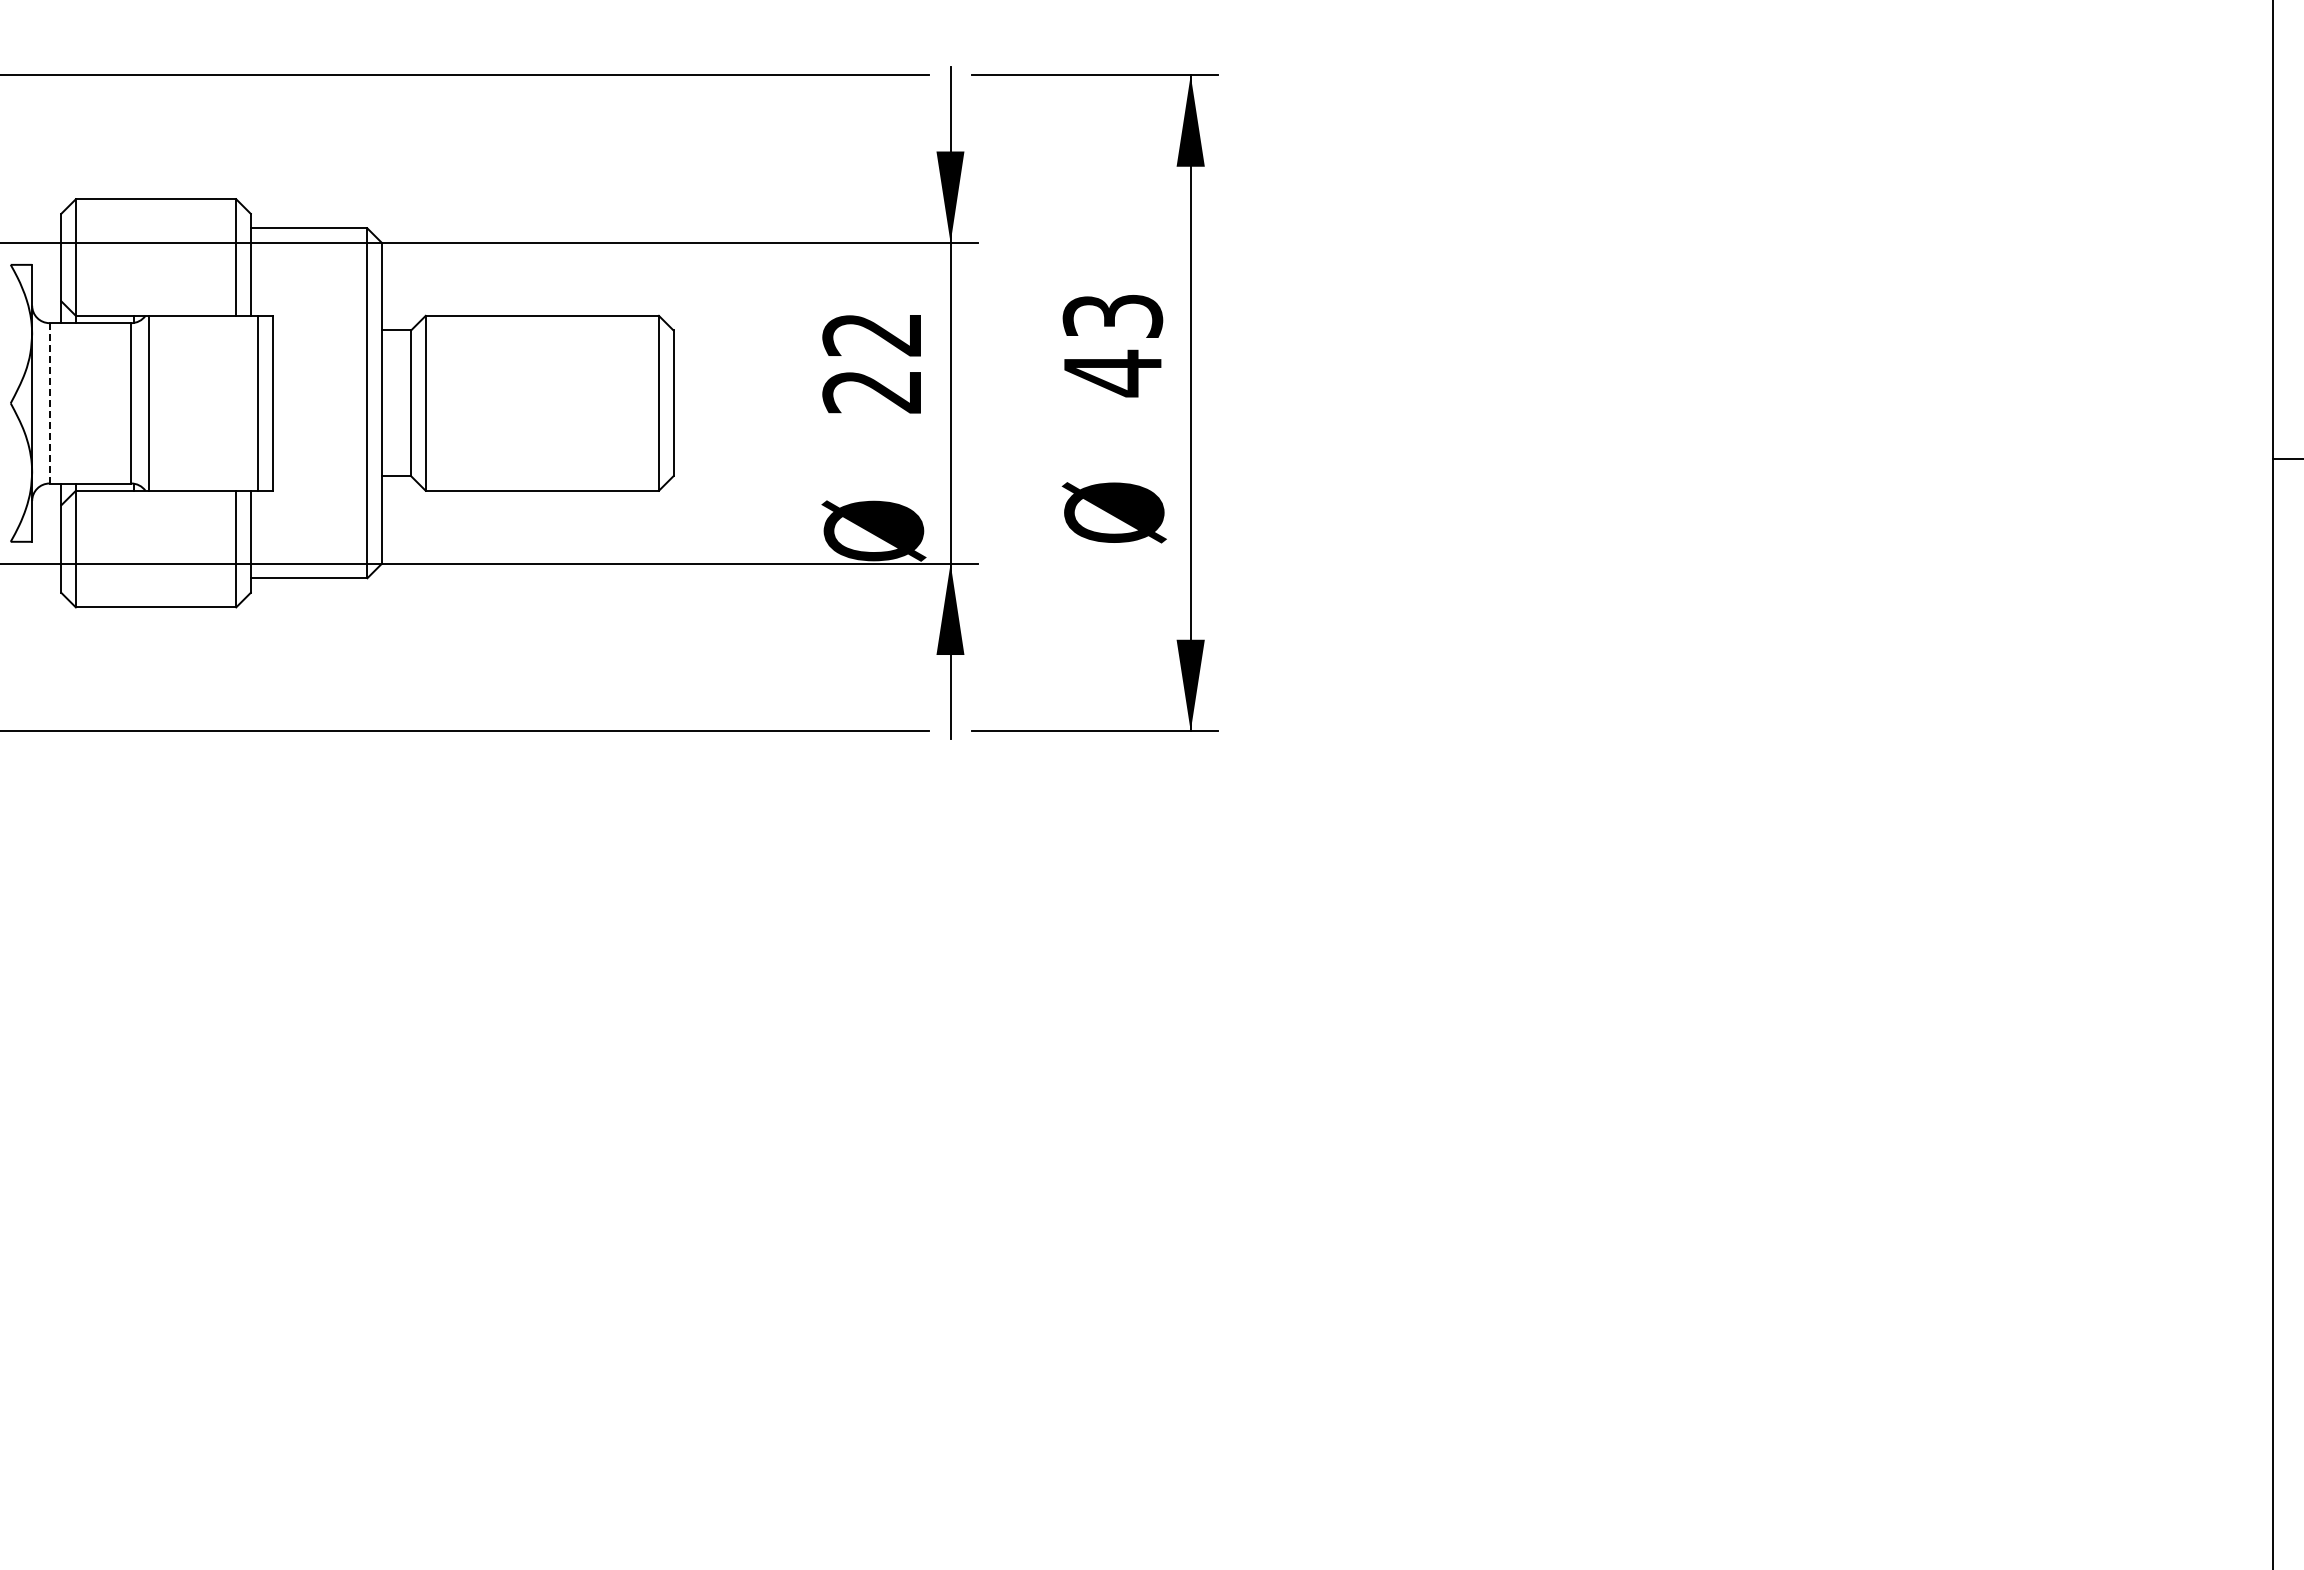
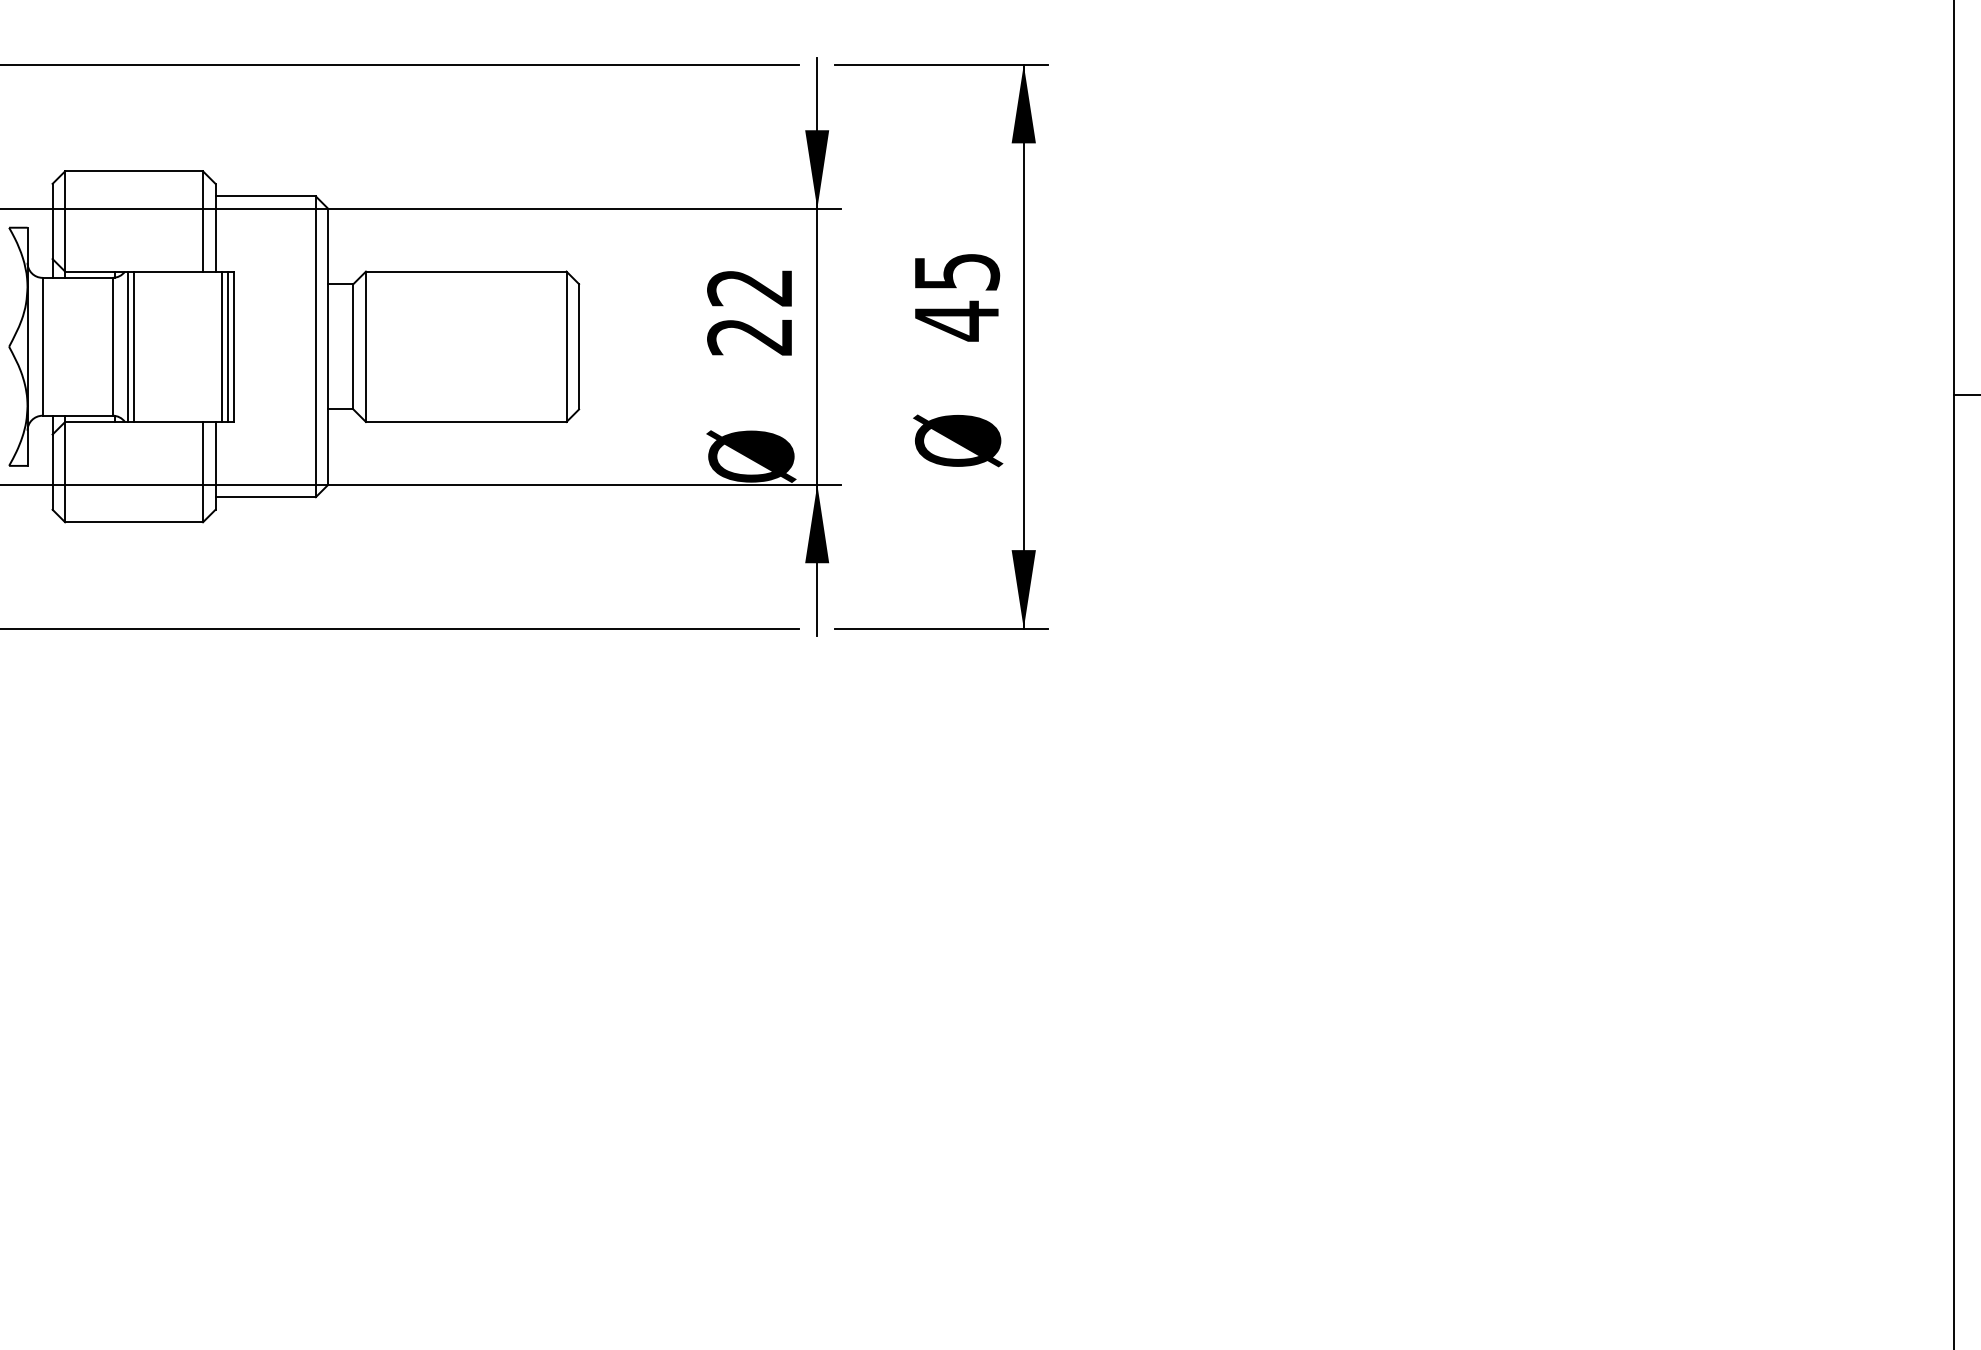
text: (1112, 316) -> (956, 272), 43 -> 45
line: (156, 402) -> (134, 346), added
line: (265, 402) -> (228, 346), added
line: (49, 403) -> (42, 346), dashed -> solid

